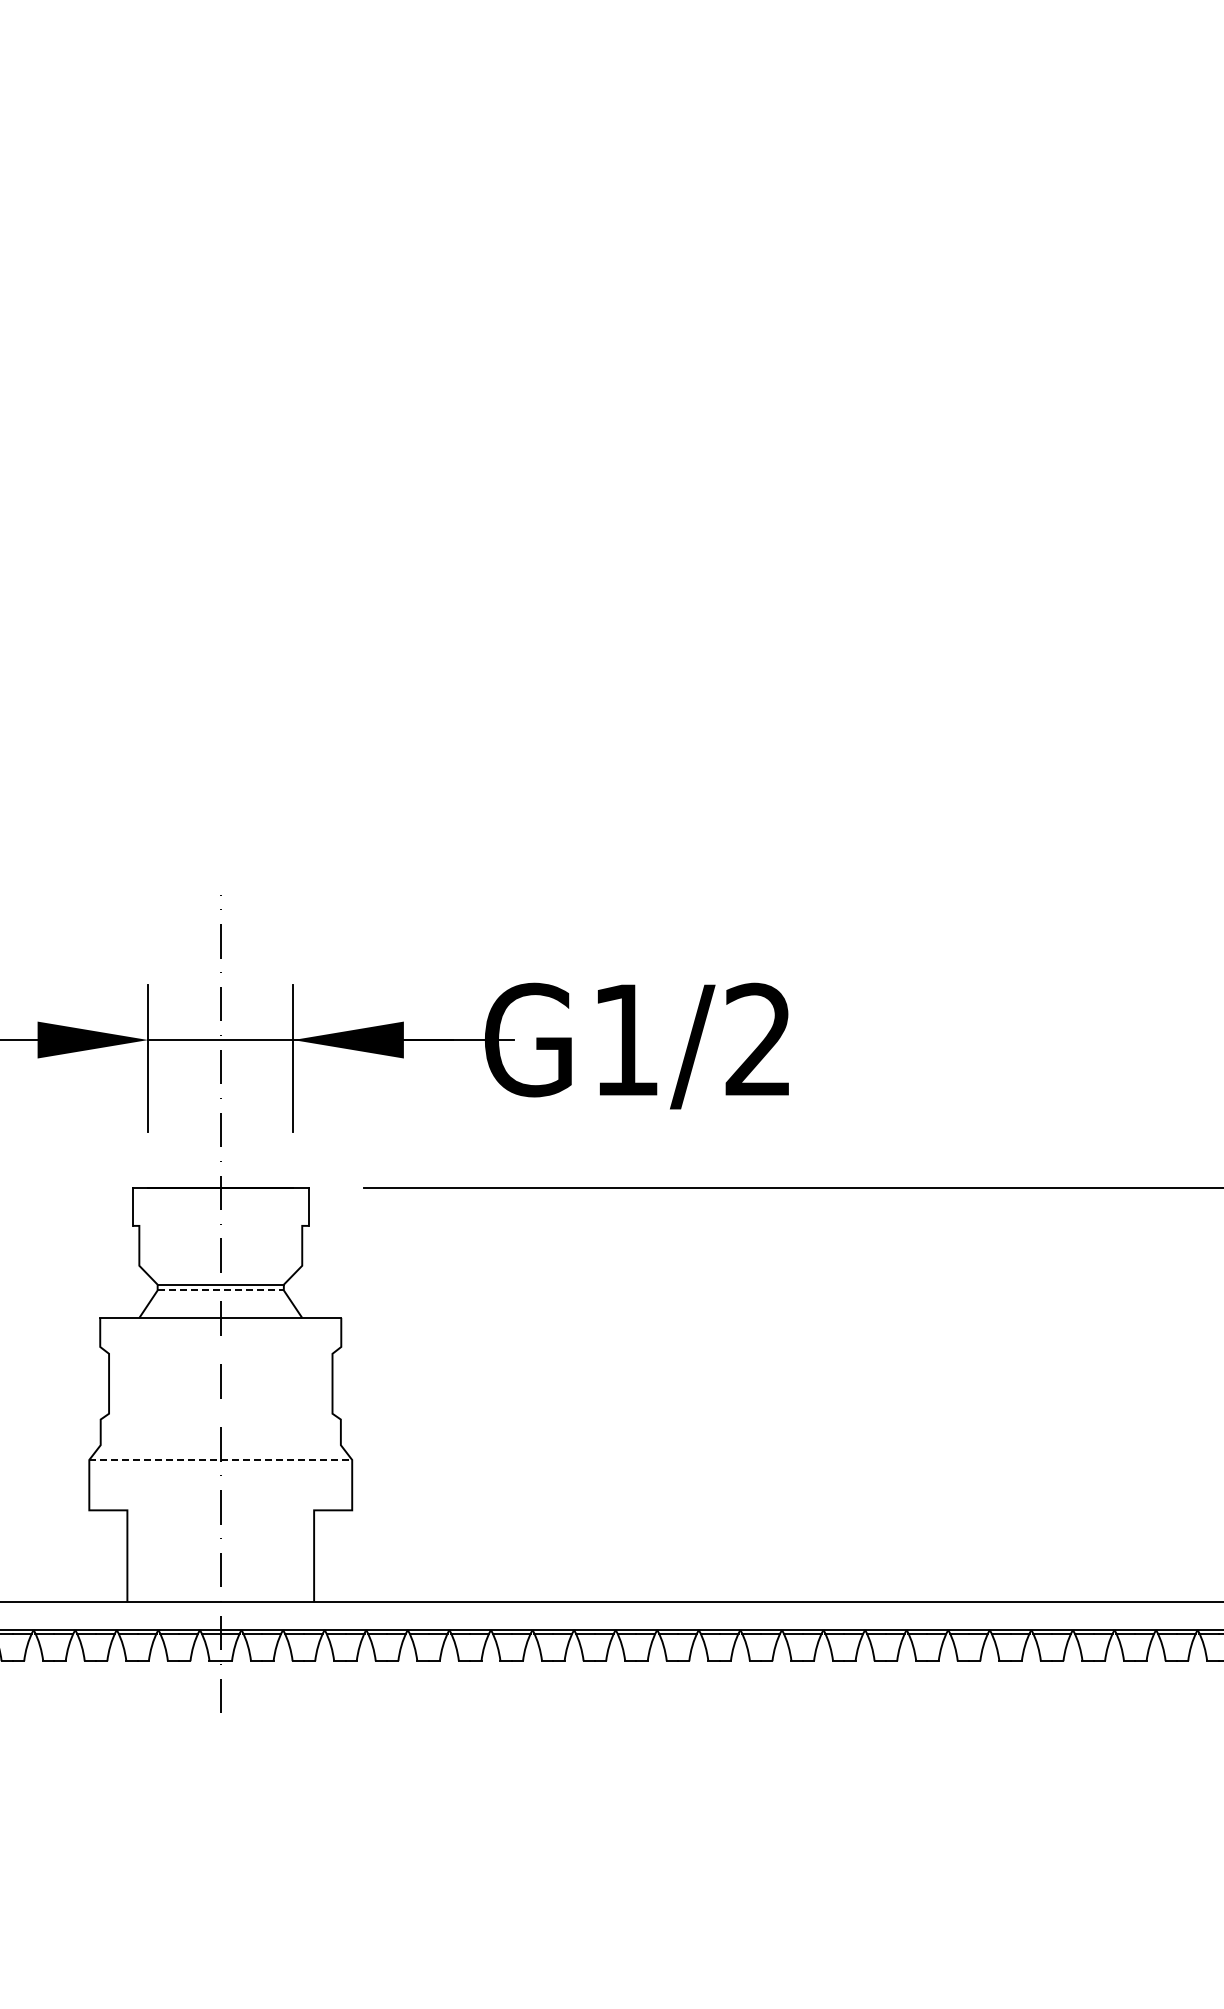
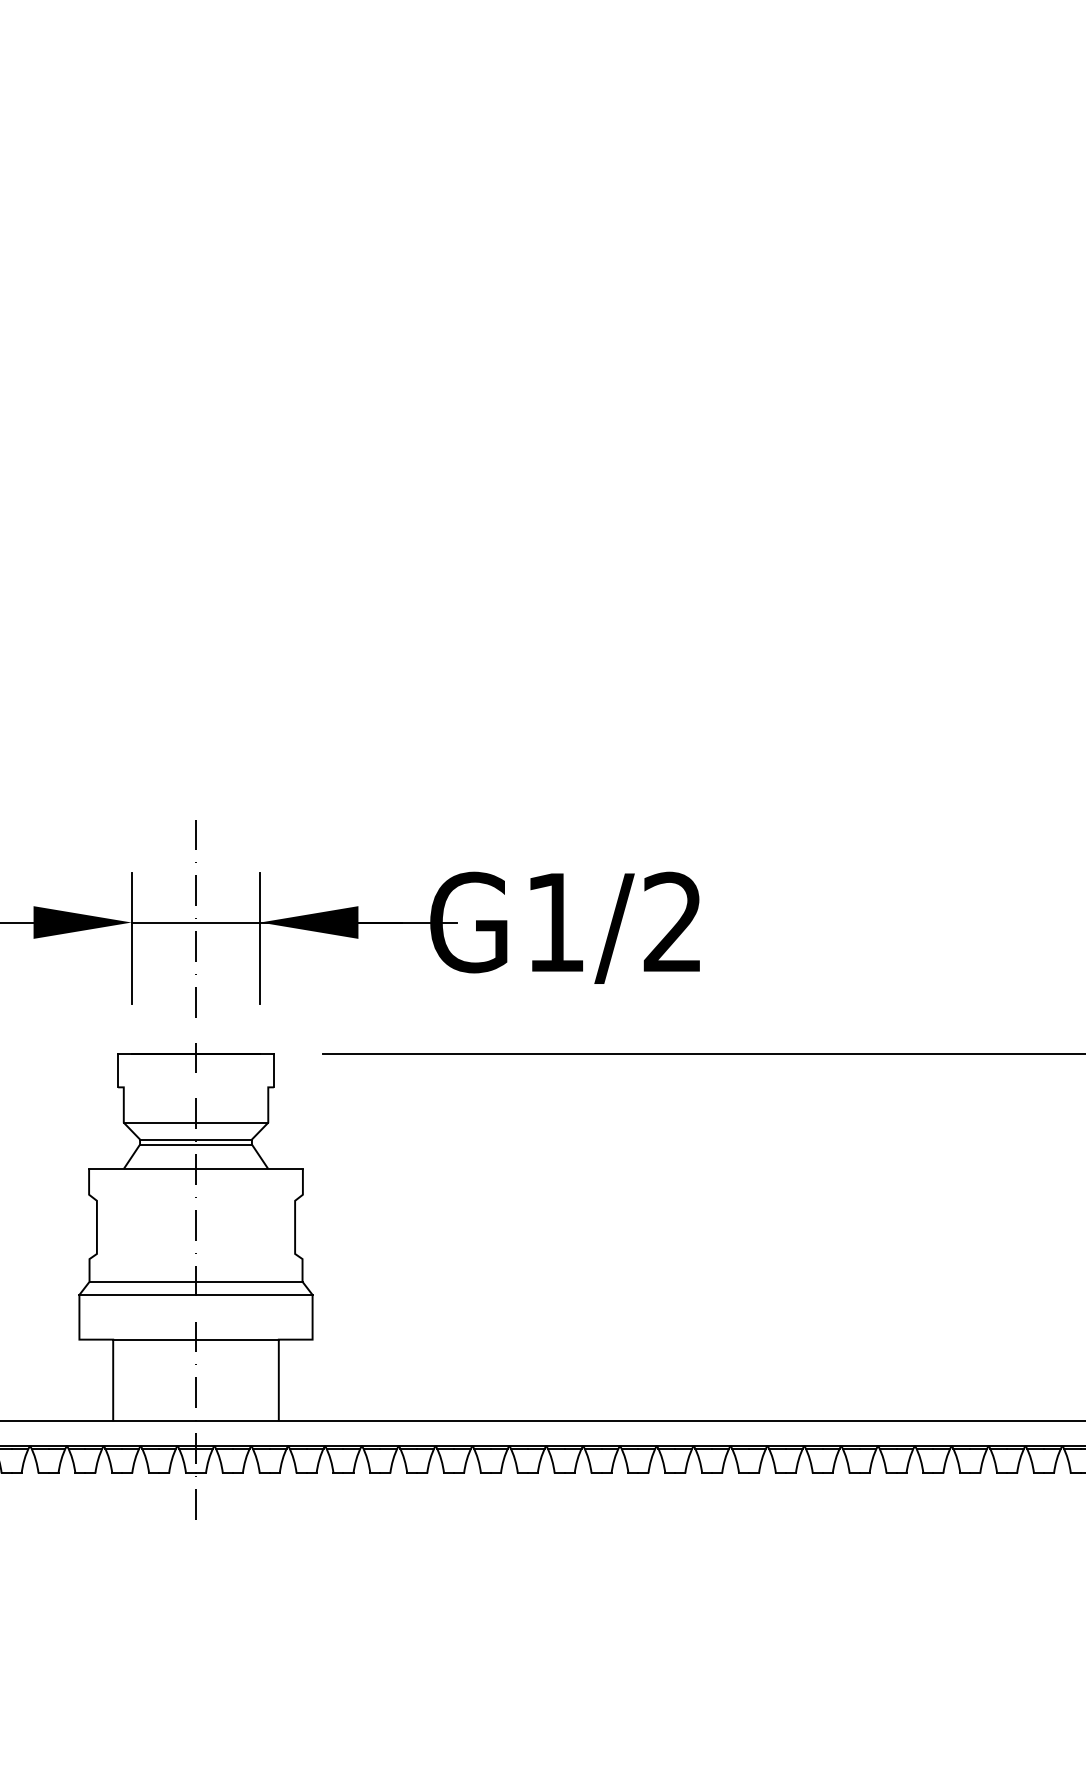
line: (220, 1265) -> (195, 1122), added
line: (221, 1290) -> (196, 1144), dashed -> solid
line: (220, 1445) -> (195, 1282), added
line: (221, 1459) -> (196, 1294), dashed -> solid
line: (220, 1510) -> (195, 1339), added

